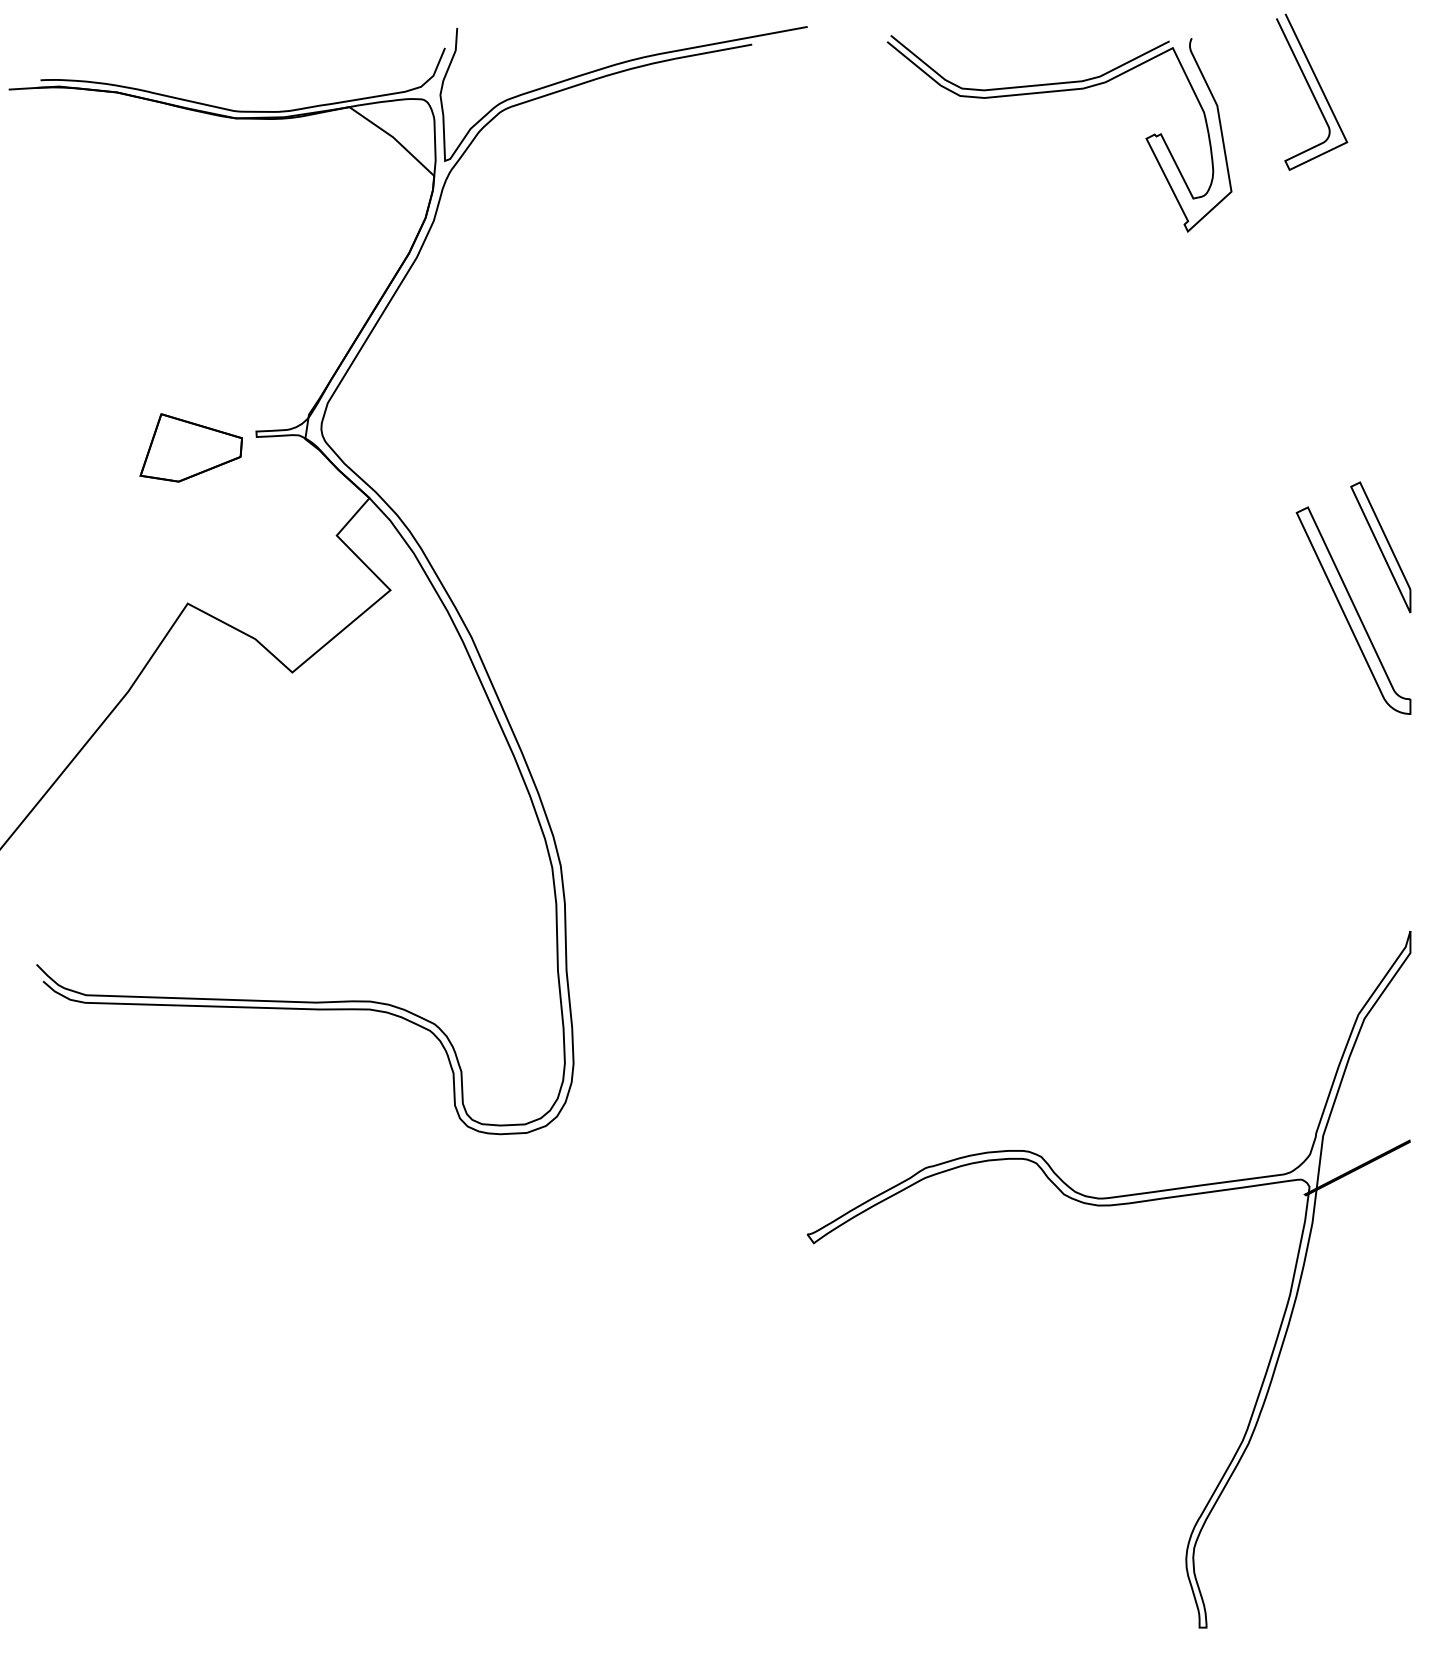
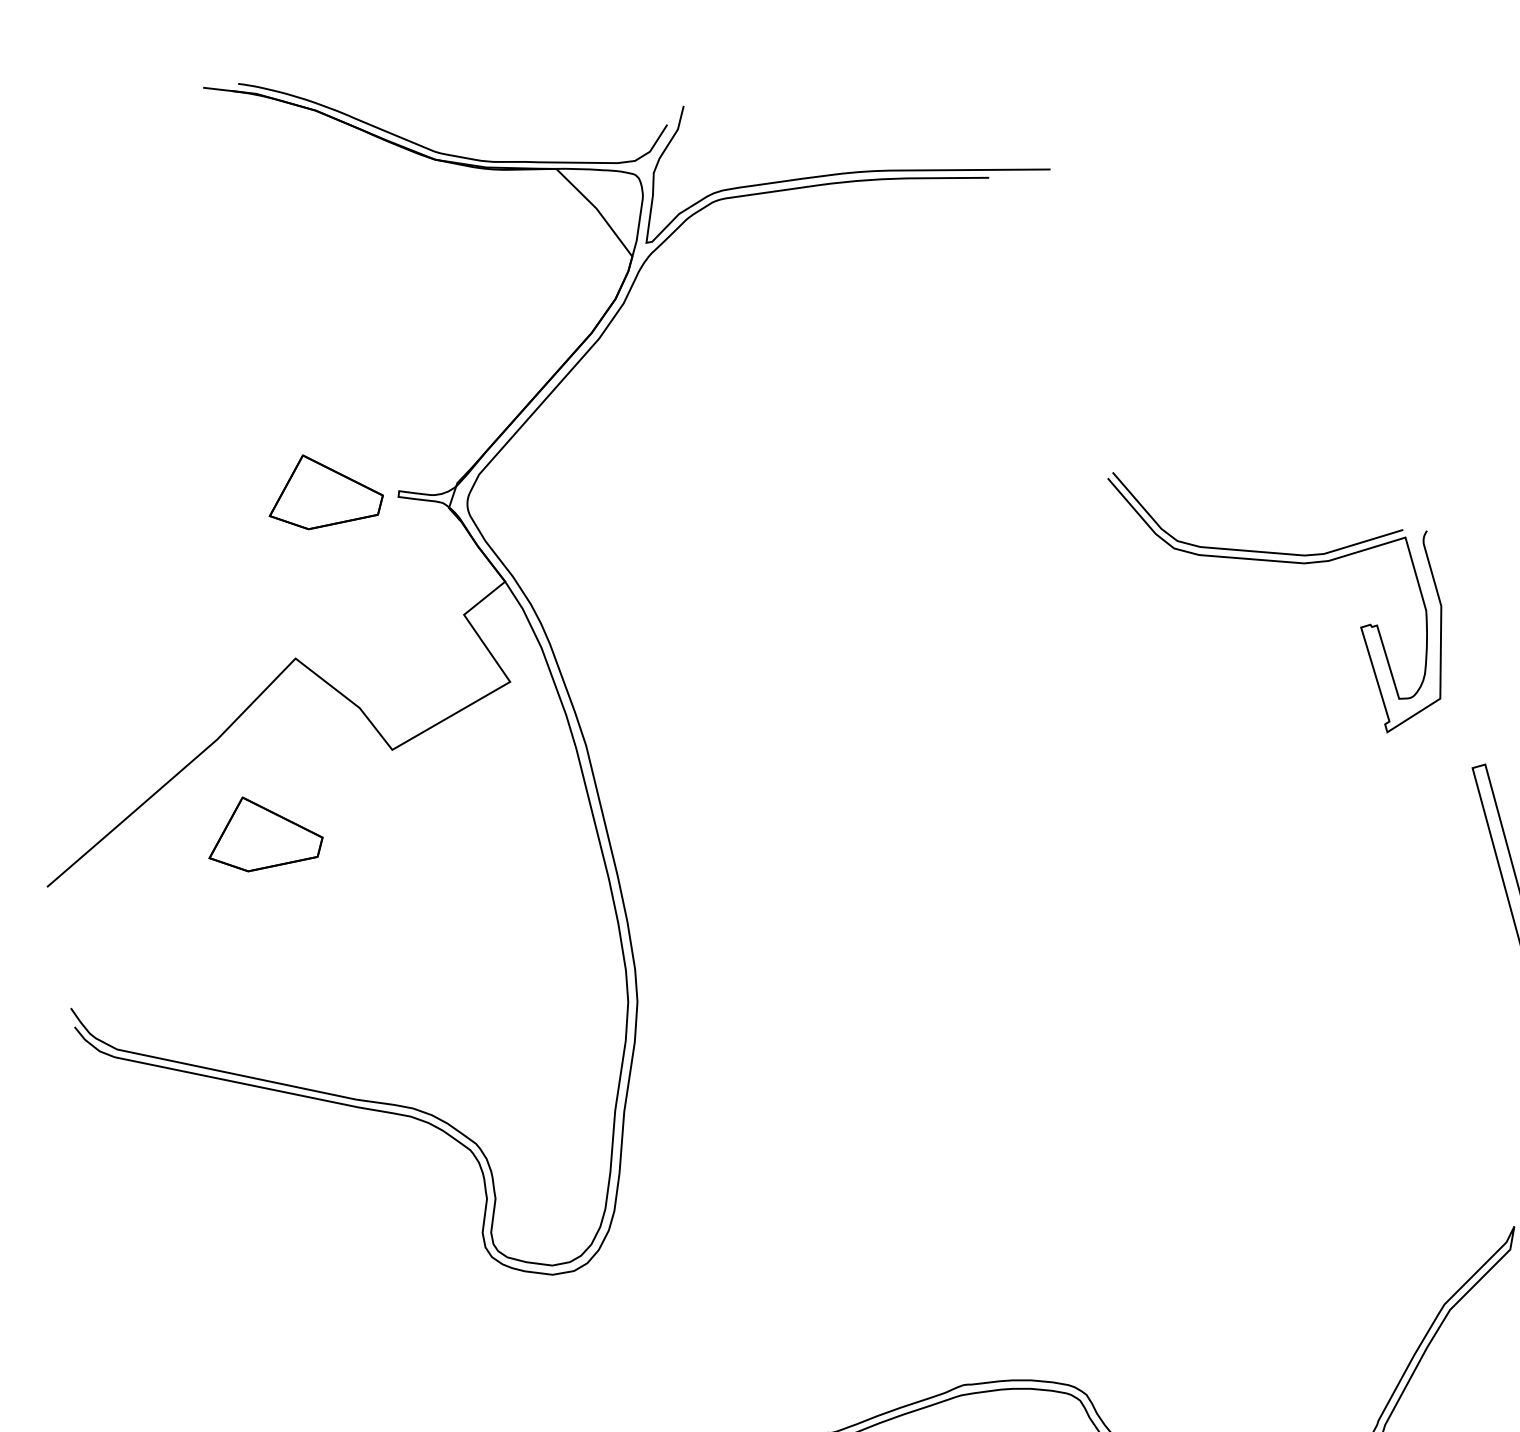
part: (1055, 92) -> (1274, 562), moved
part: (190, 774) -> (266, 837), added

